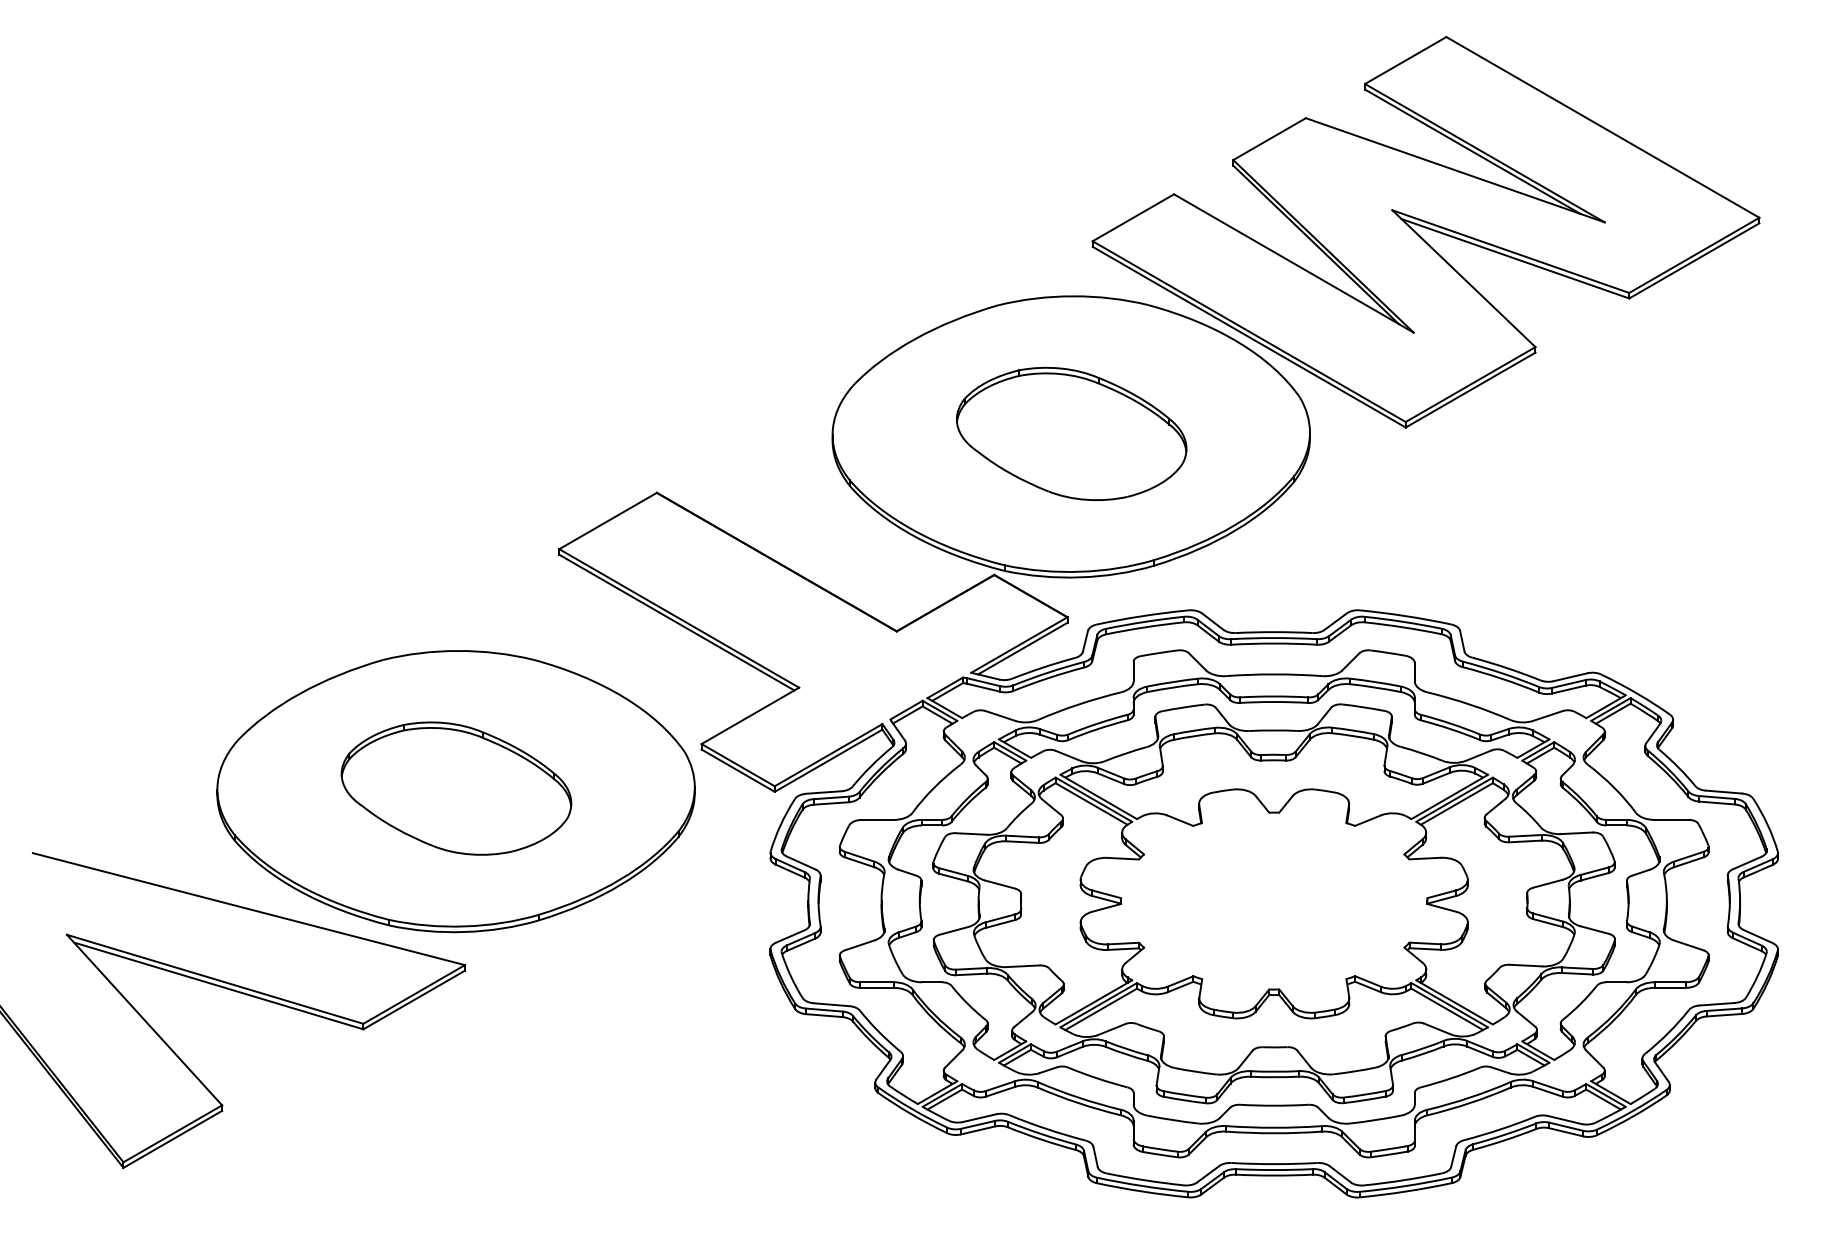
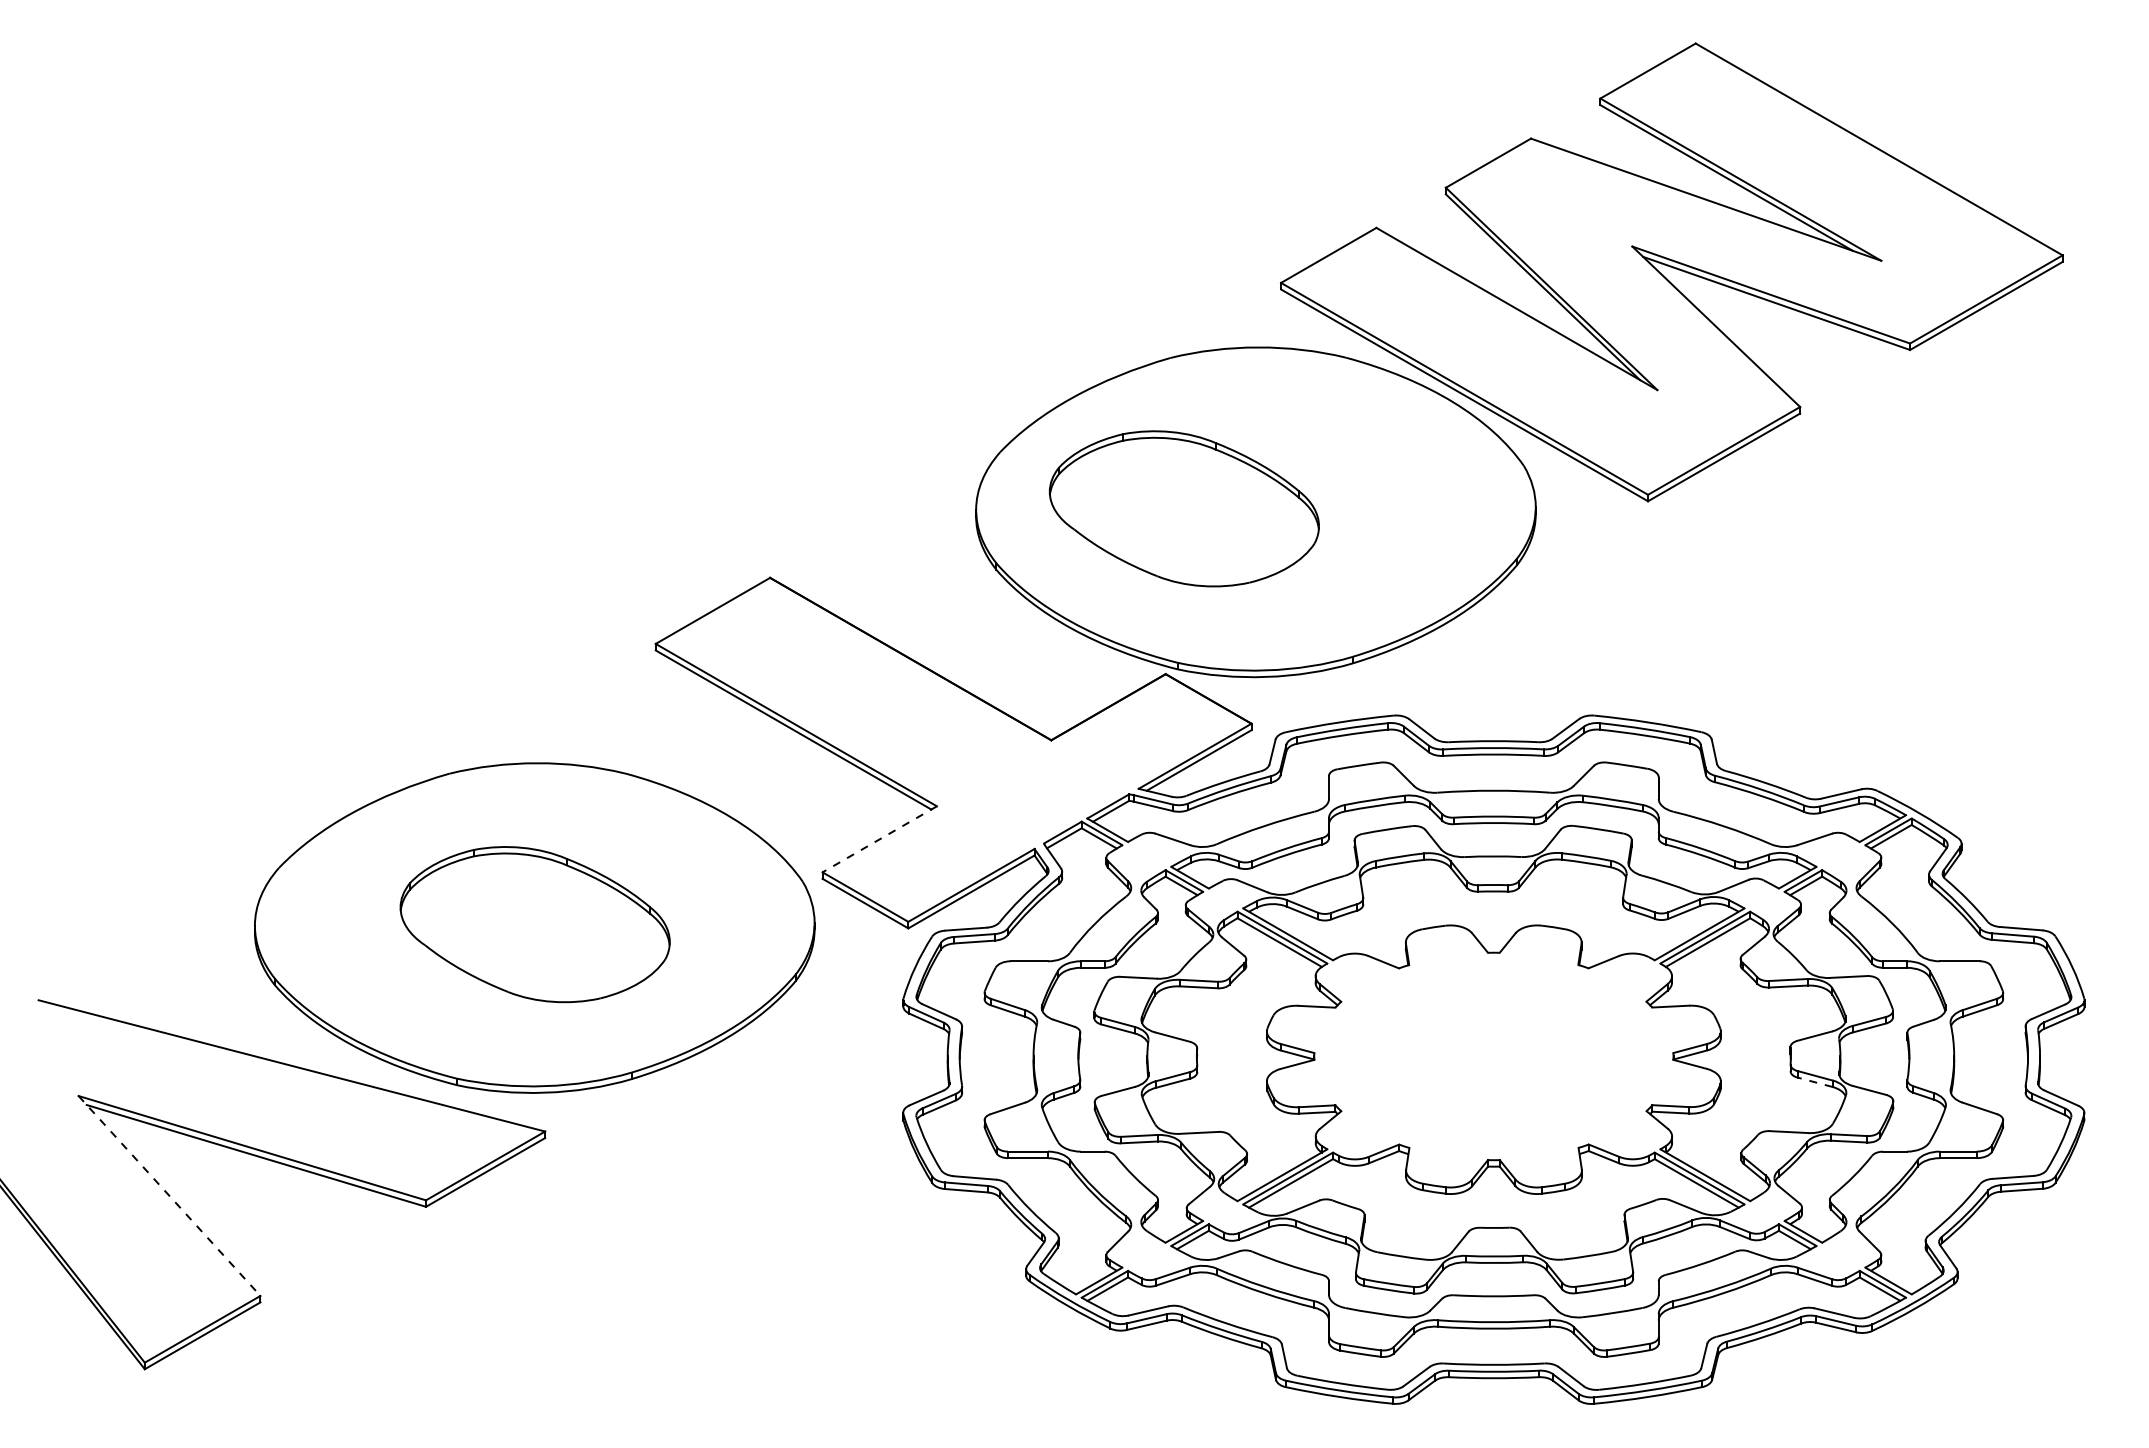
part: (1070, 433) -> (1183, 508), moved
line: (750, 716) -> (879, 839), solid -> dashed
line: (1547, 923) -> (1814, 1082), solid -> dashed
line: (144, 1020) -> (169, 1196), solid -> dashed

